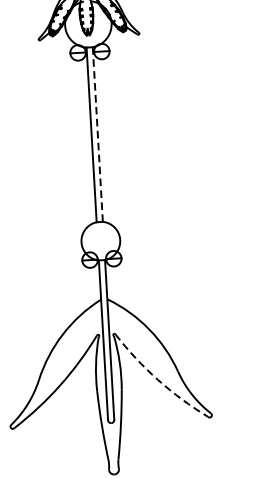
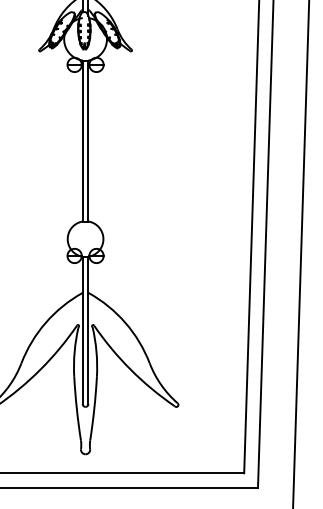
line: (97, 135) -> (88, 141), dashed -> solid
arc: (157, 379) -> (130, 369), dashed -> solid

